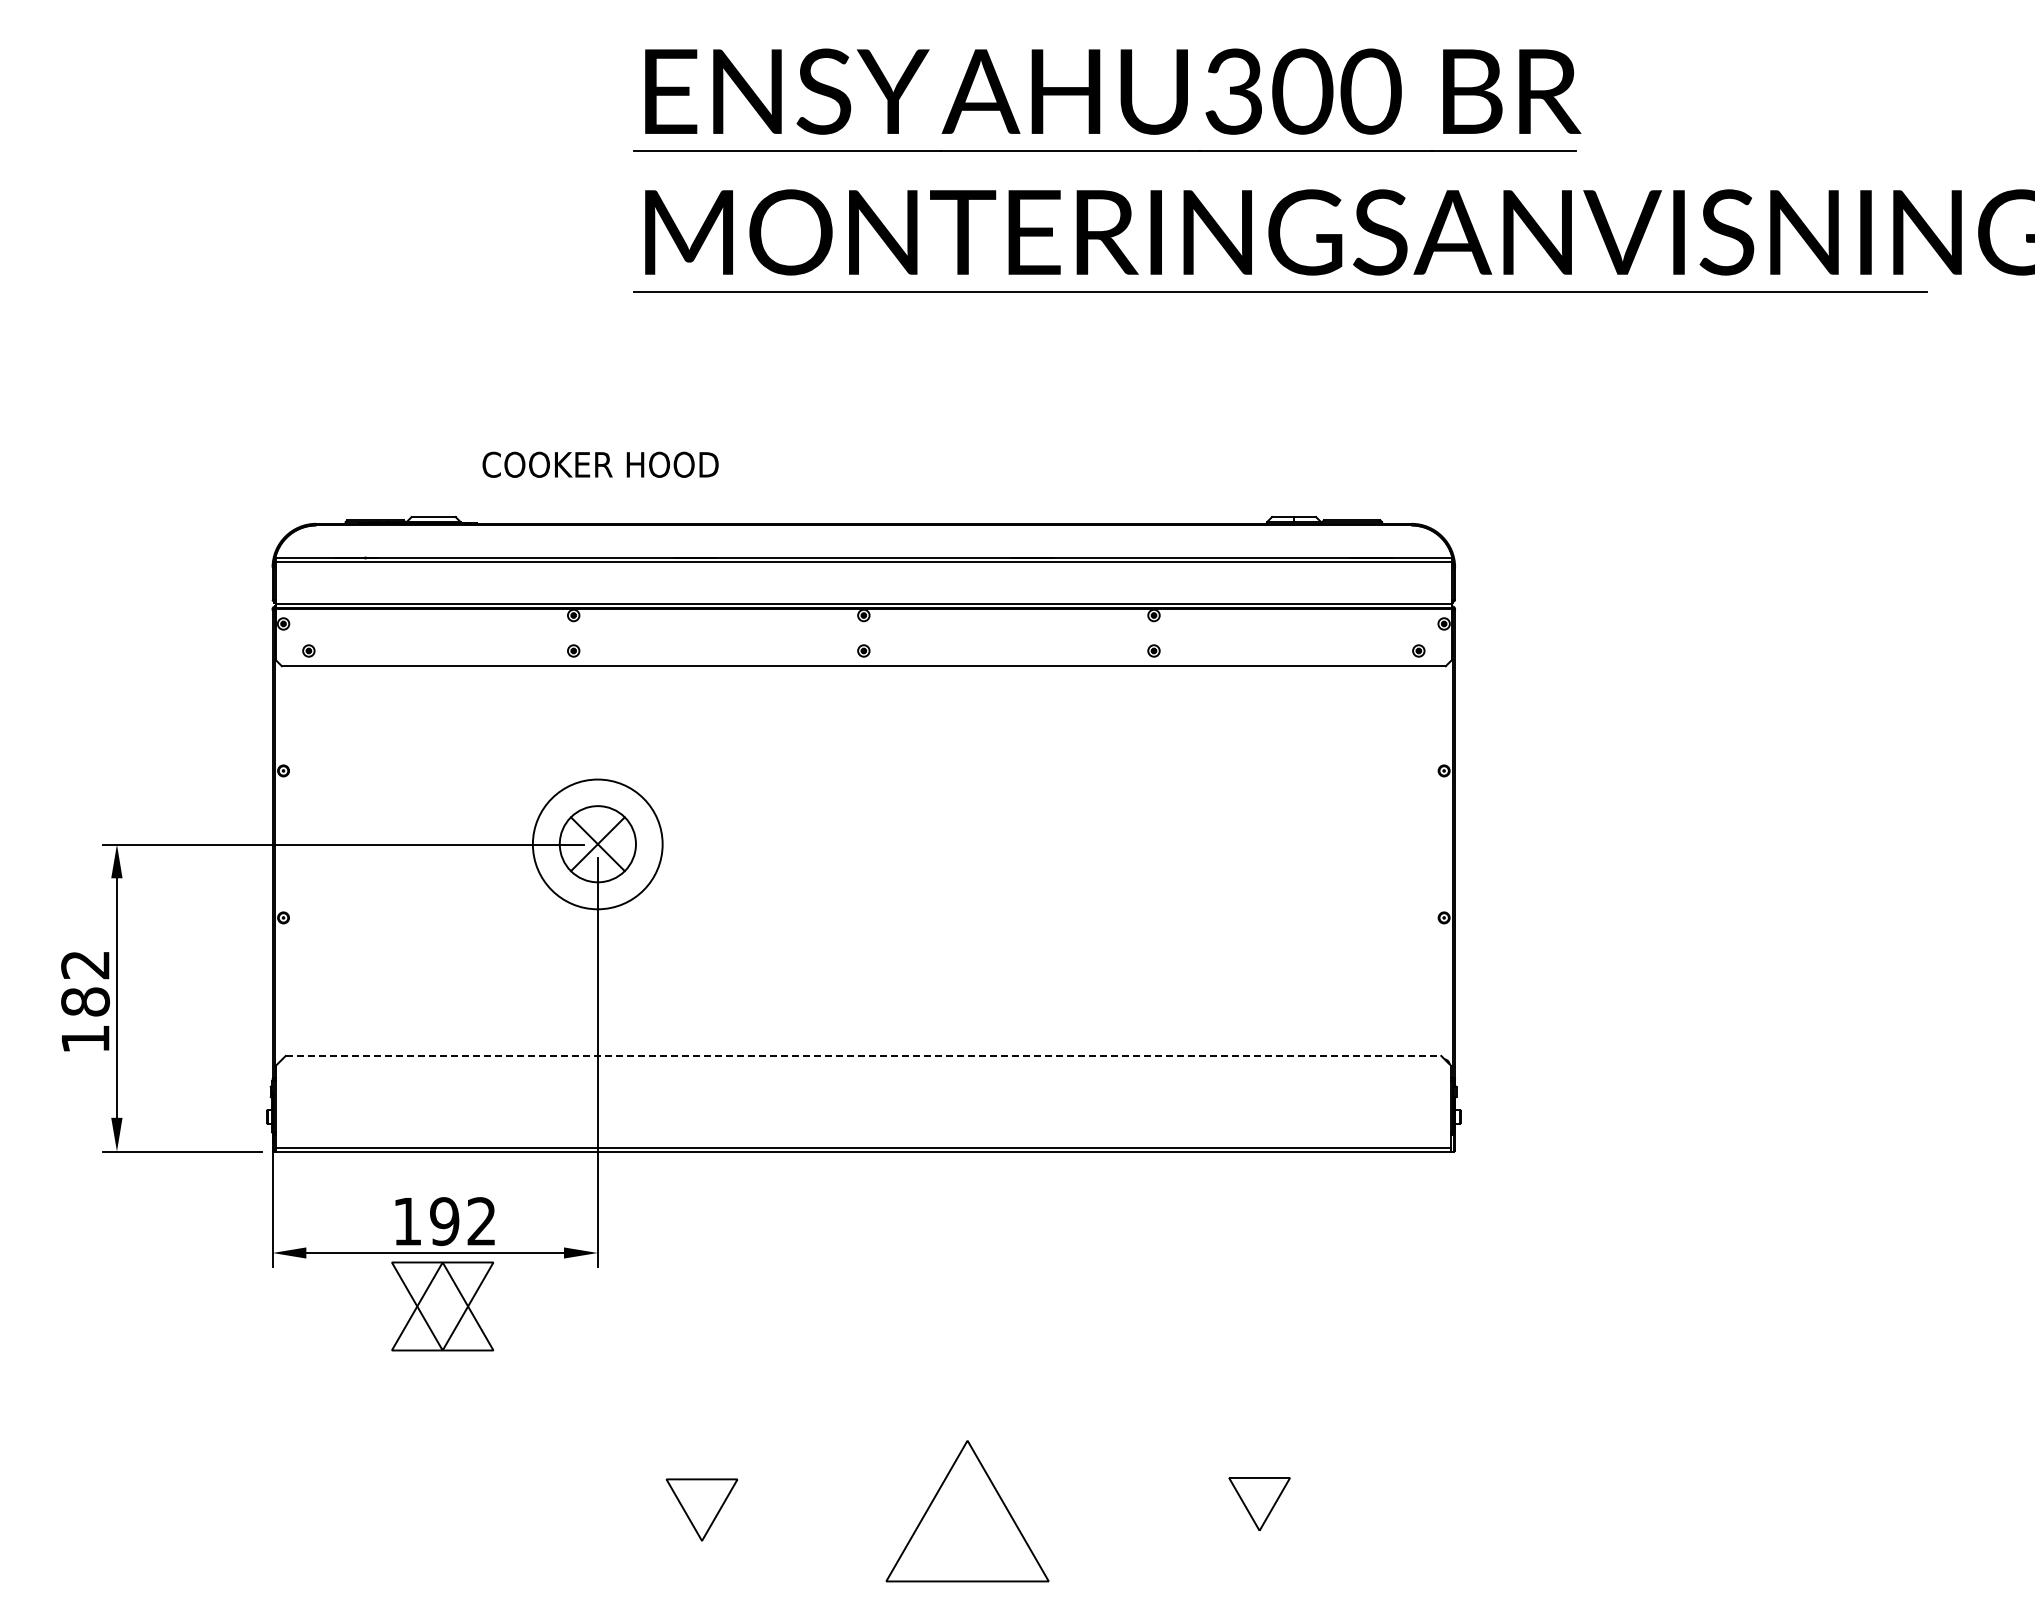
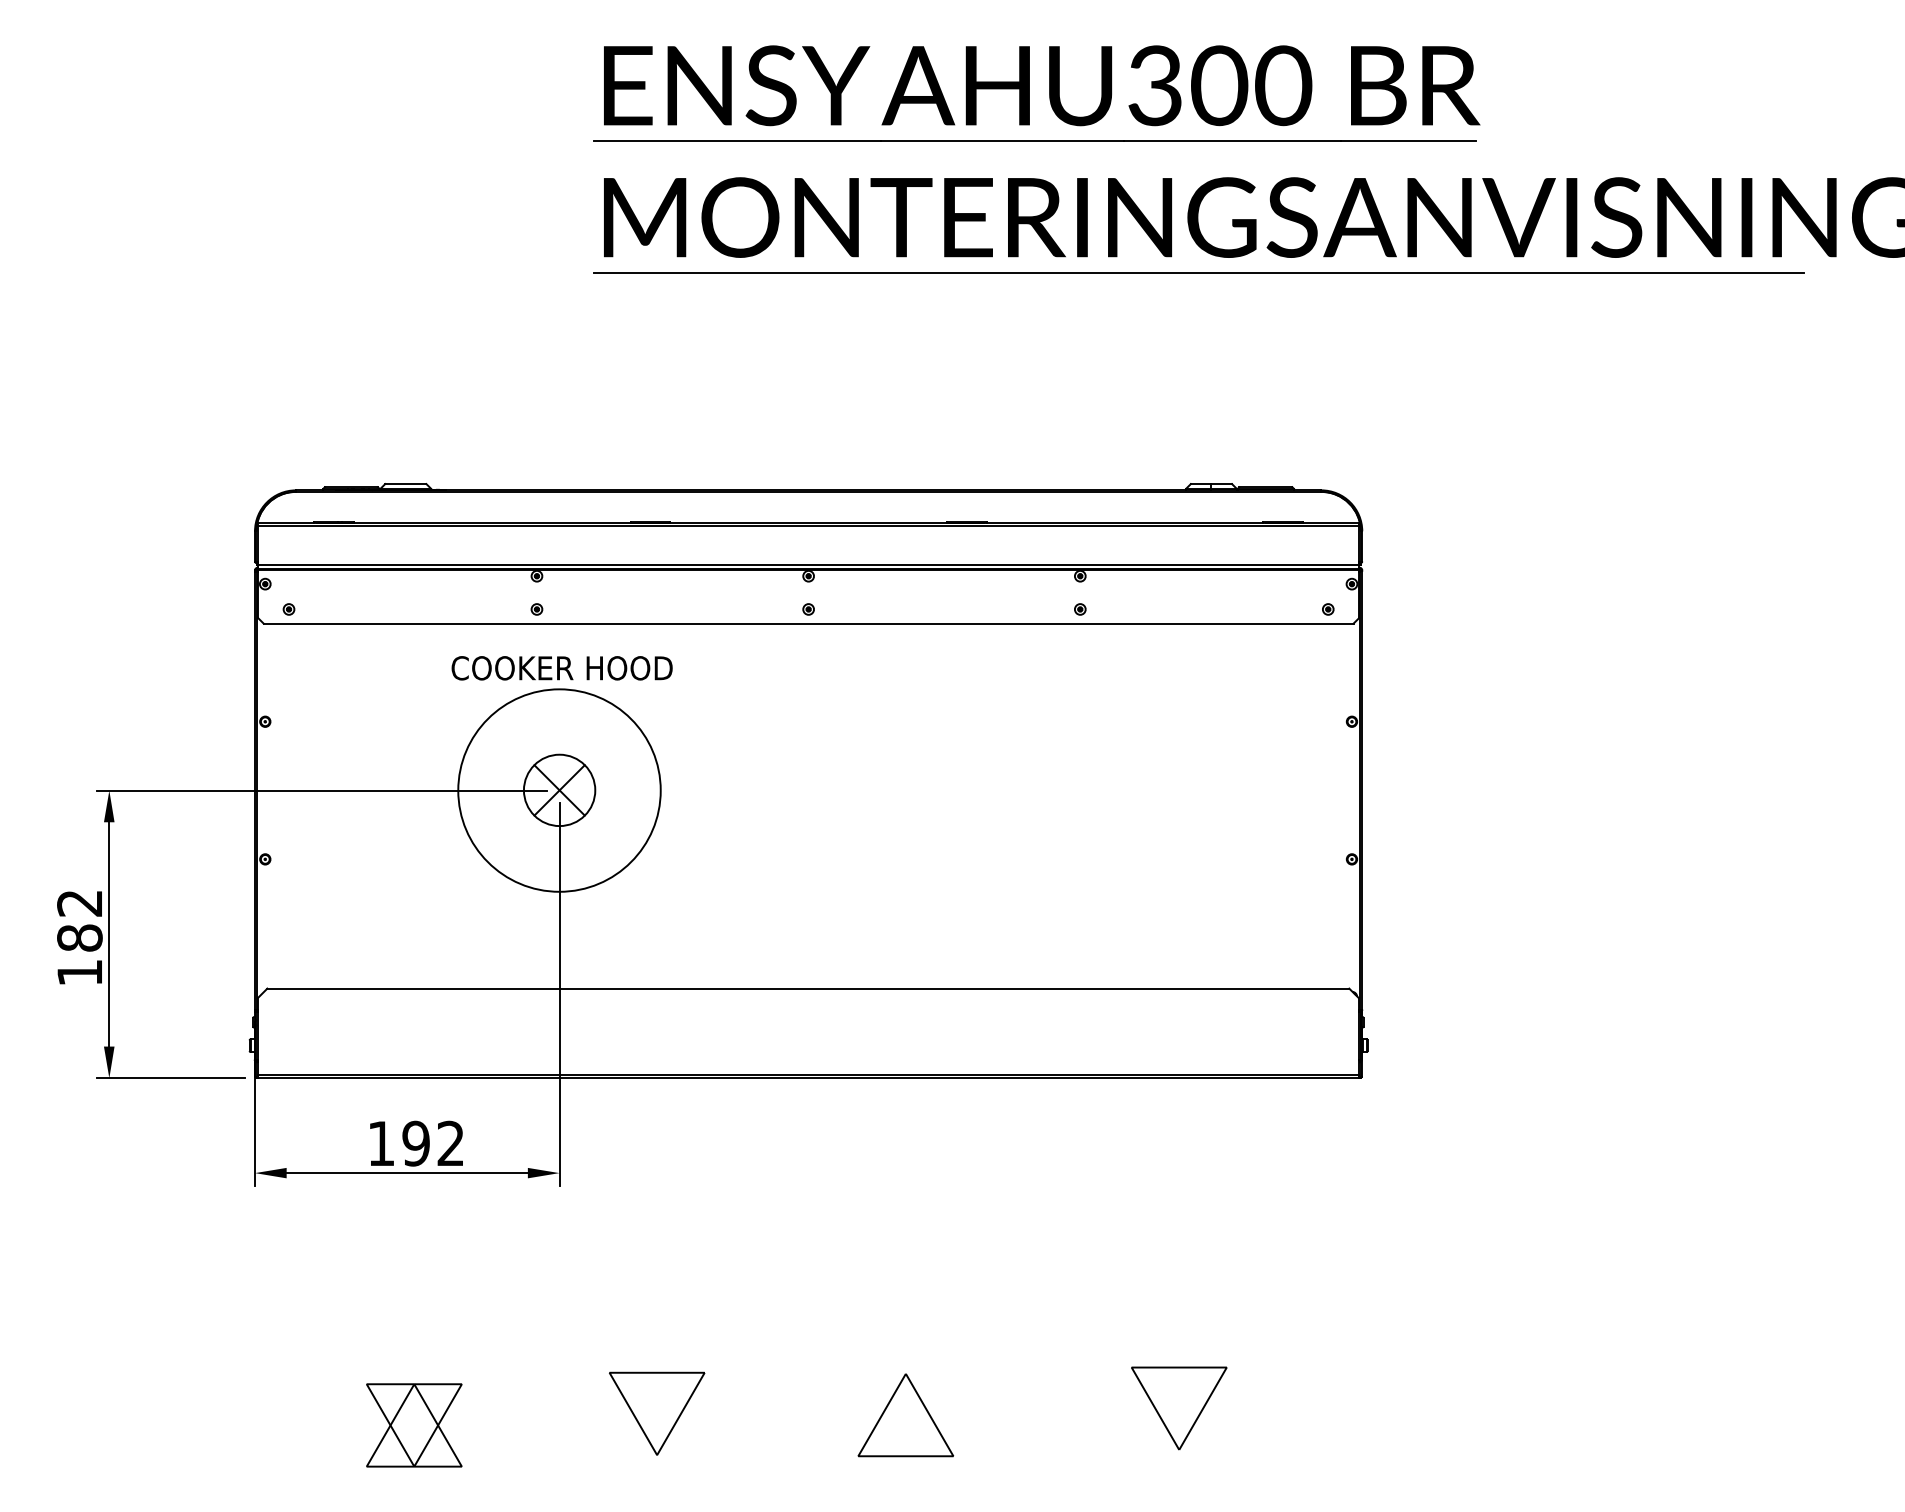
text: (600, 464) -> (562, 667), moved
circle: (597, 844) -> (559, 790), size x1.67
line: (863, 1055) -> (808, 988), dashed -> solid
part: (442, 1306) -> (414, 1425), moved
part: (1259, 1503) -> (1179, 1407), size x1.67
part: (701, 1509) -> (656, 1413), size x1.43
part: (967, 1511) -> (905, 1415), size x0.62

